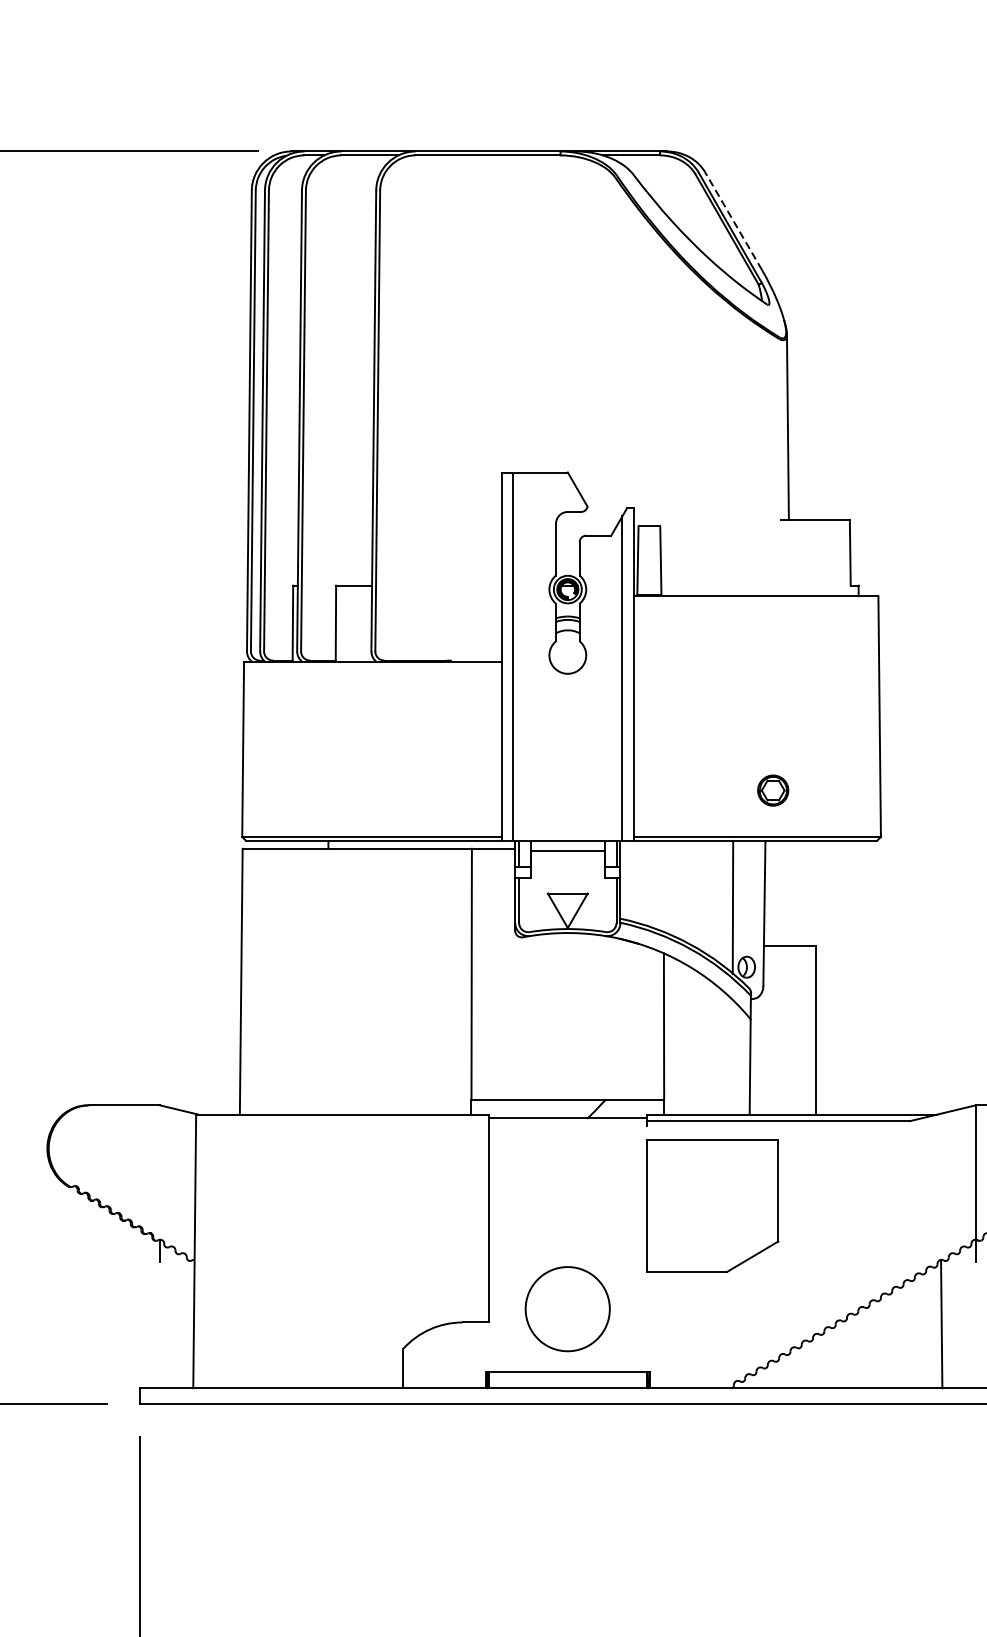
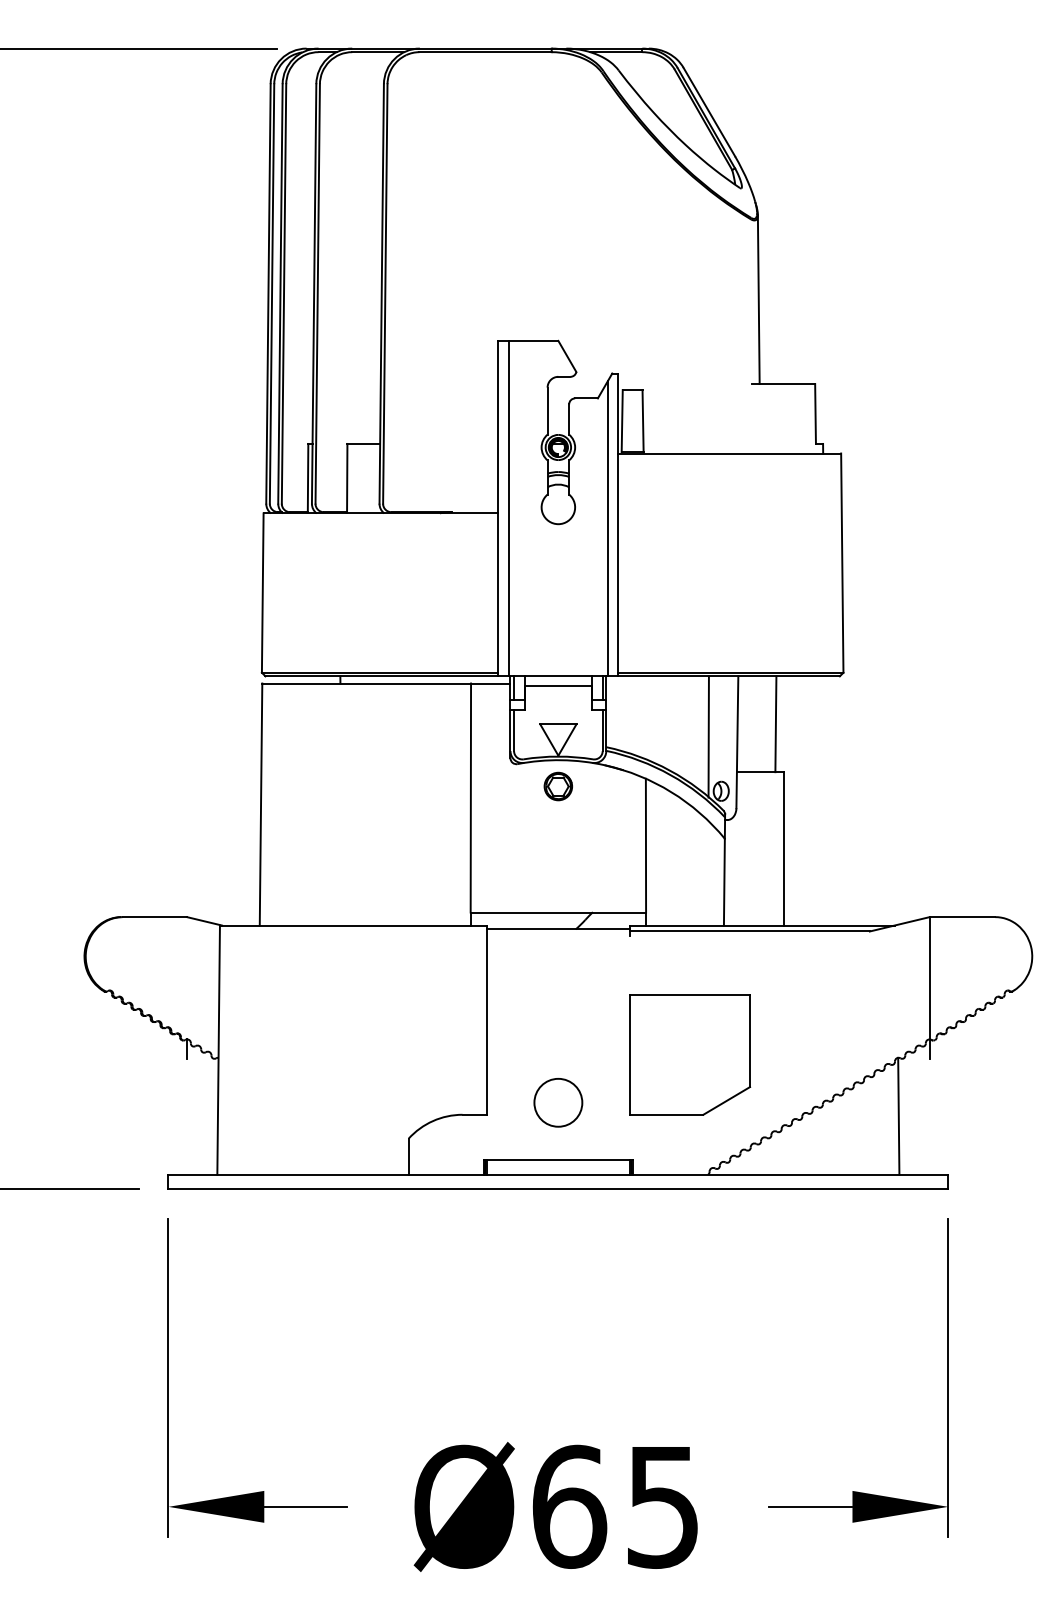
line: (733, 220) -> (709, 111), dashed -> solid
part: (772, 790) -> (557, 786), moved
line: (806, 893) -> (775, 724), added
part: (712, 1205) -> (690, 1054), moved
circle: (567, 1308) -> (558, 1102), size x0.62

